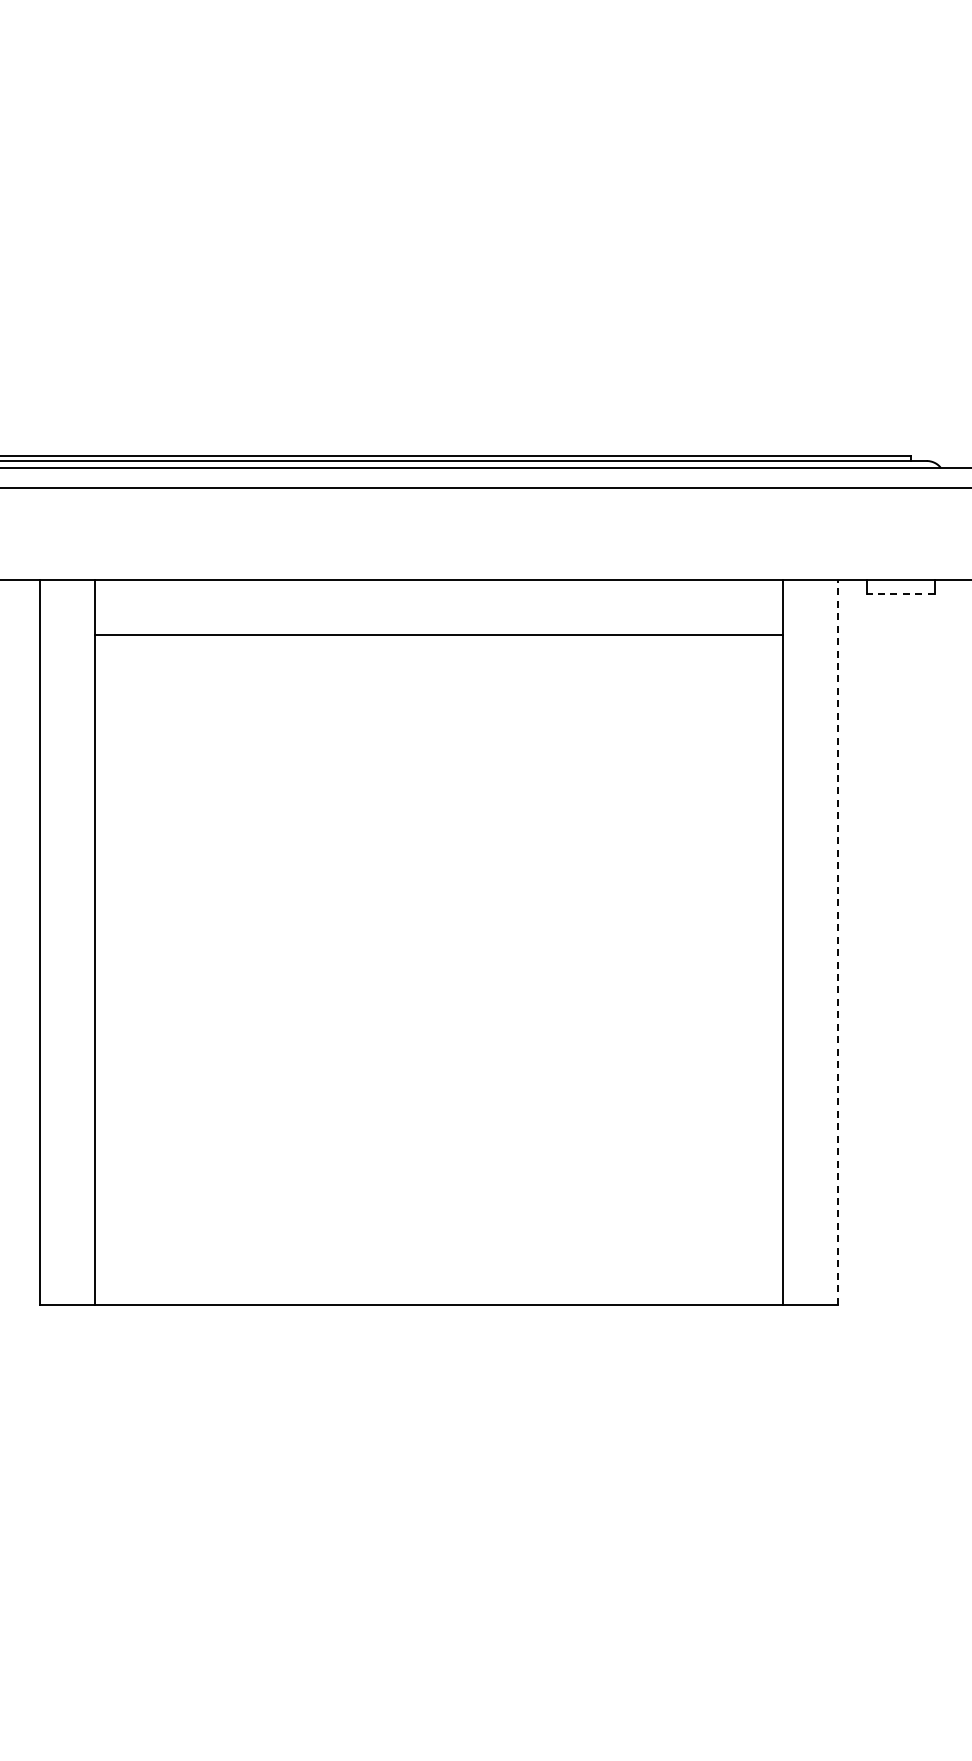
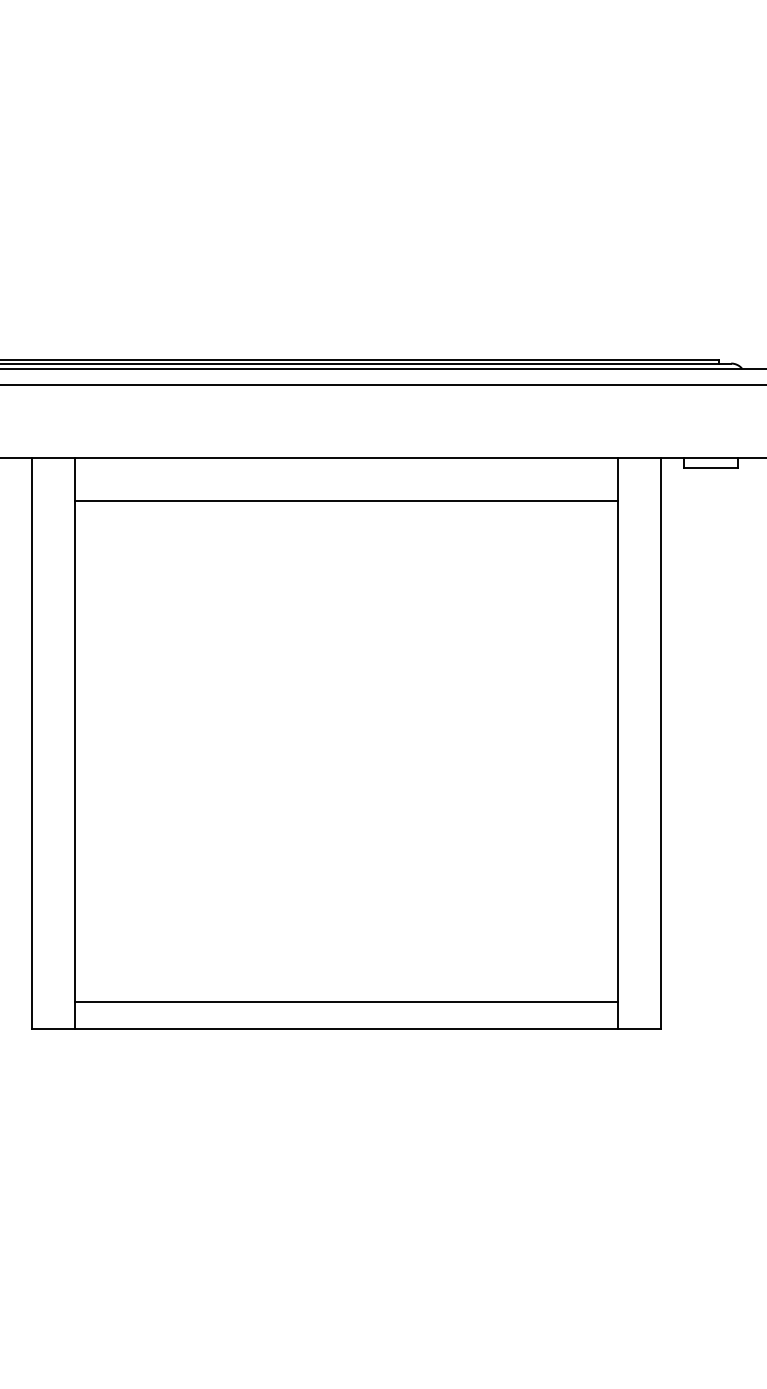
line: (900, 593) -> (710, 468), dashed -> solid
line: (837, 941) -> (660, 742), dashed -> solid
line: (438, 1270) -> (346, 1002), added

